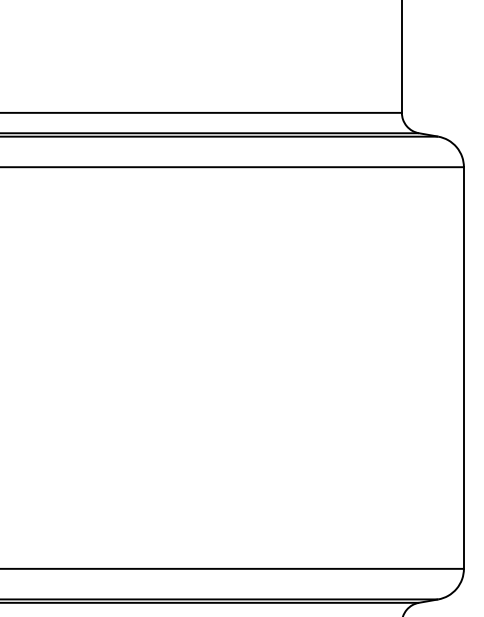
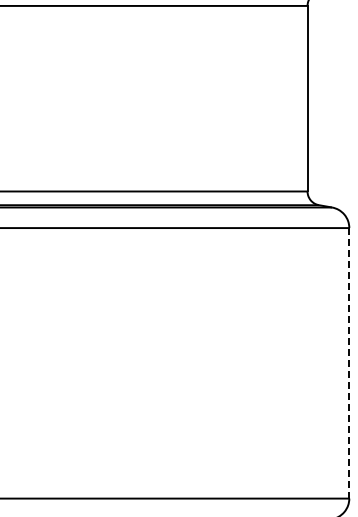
line: (464, 366) -> (349, 362), solid -> dashed

